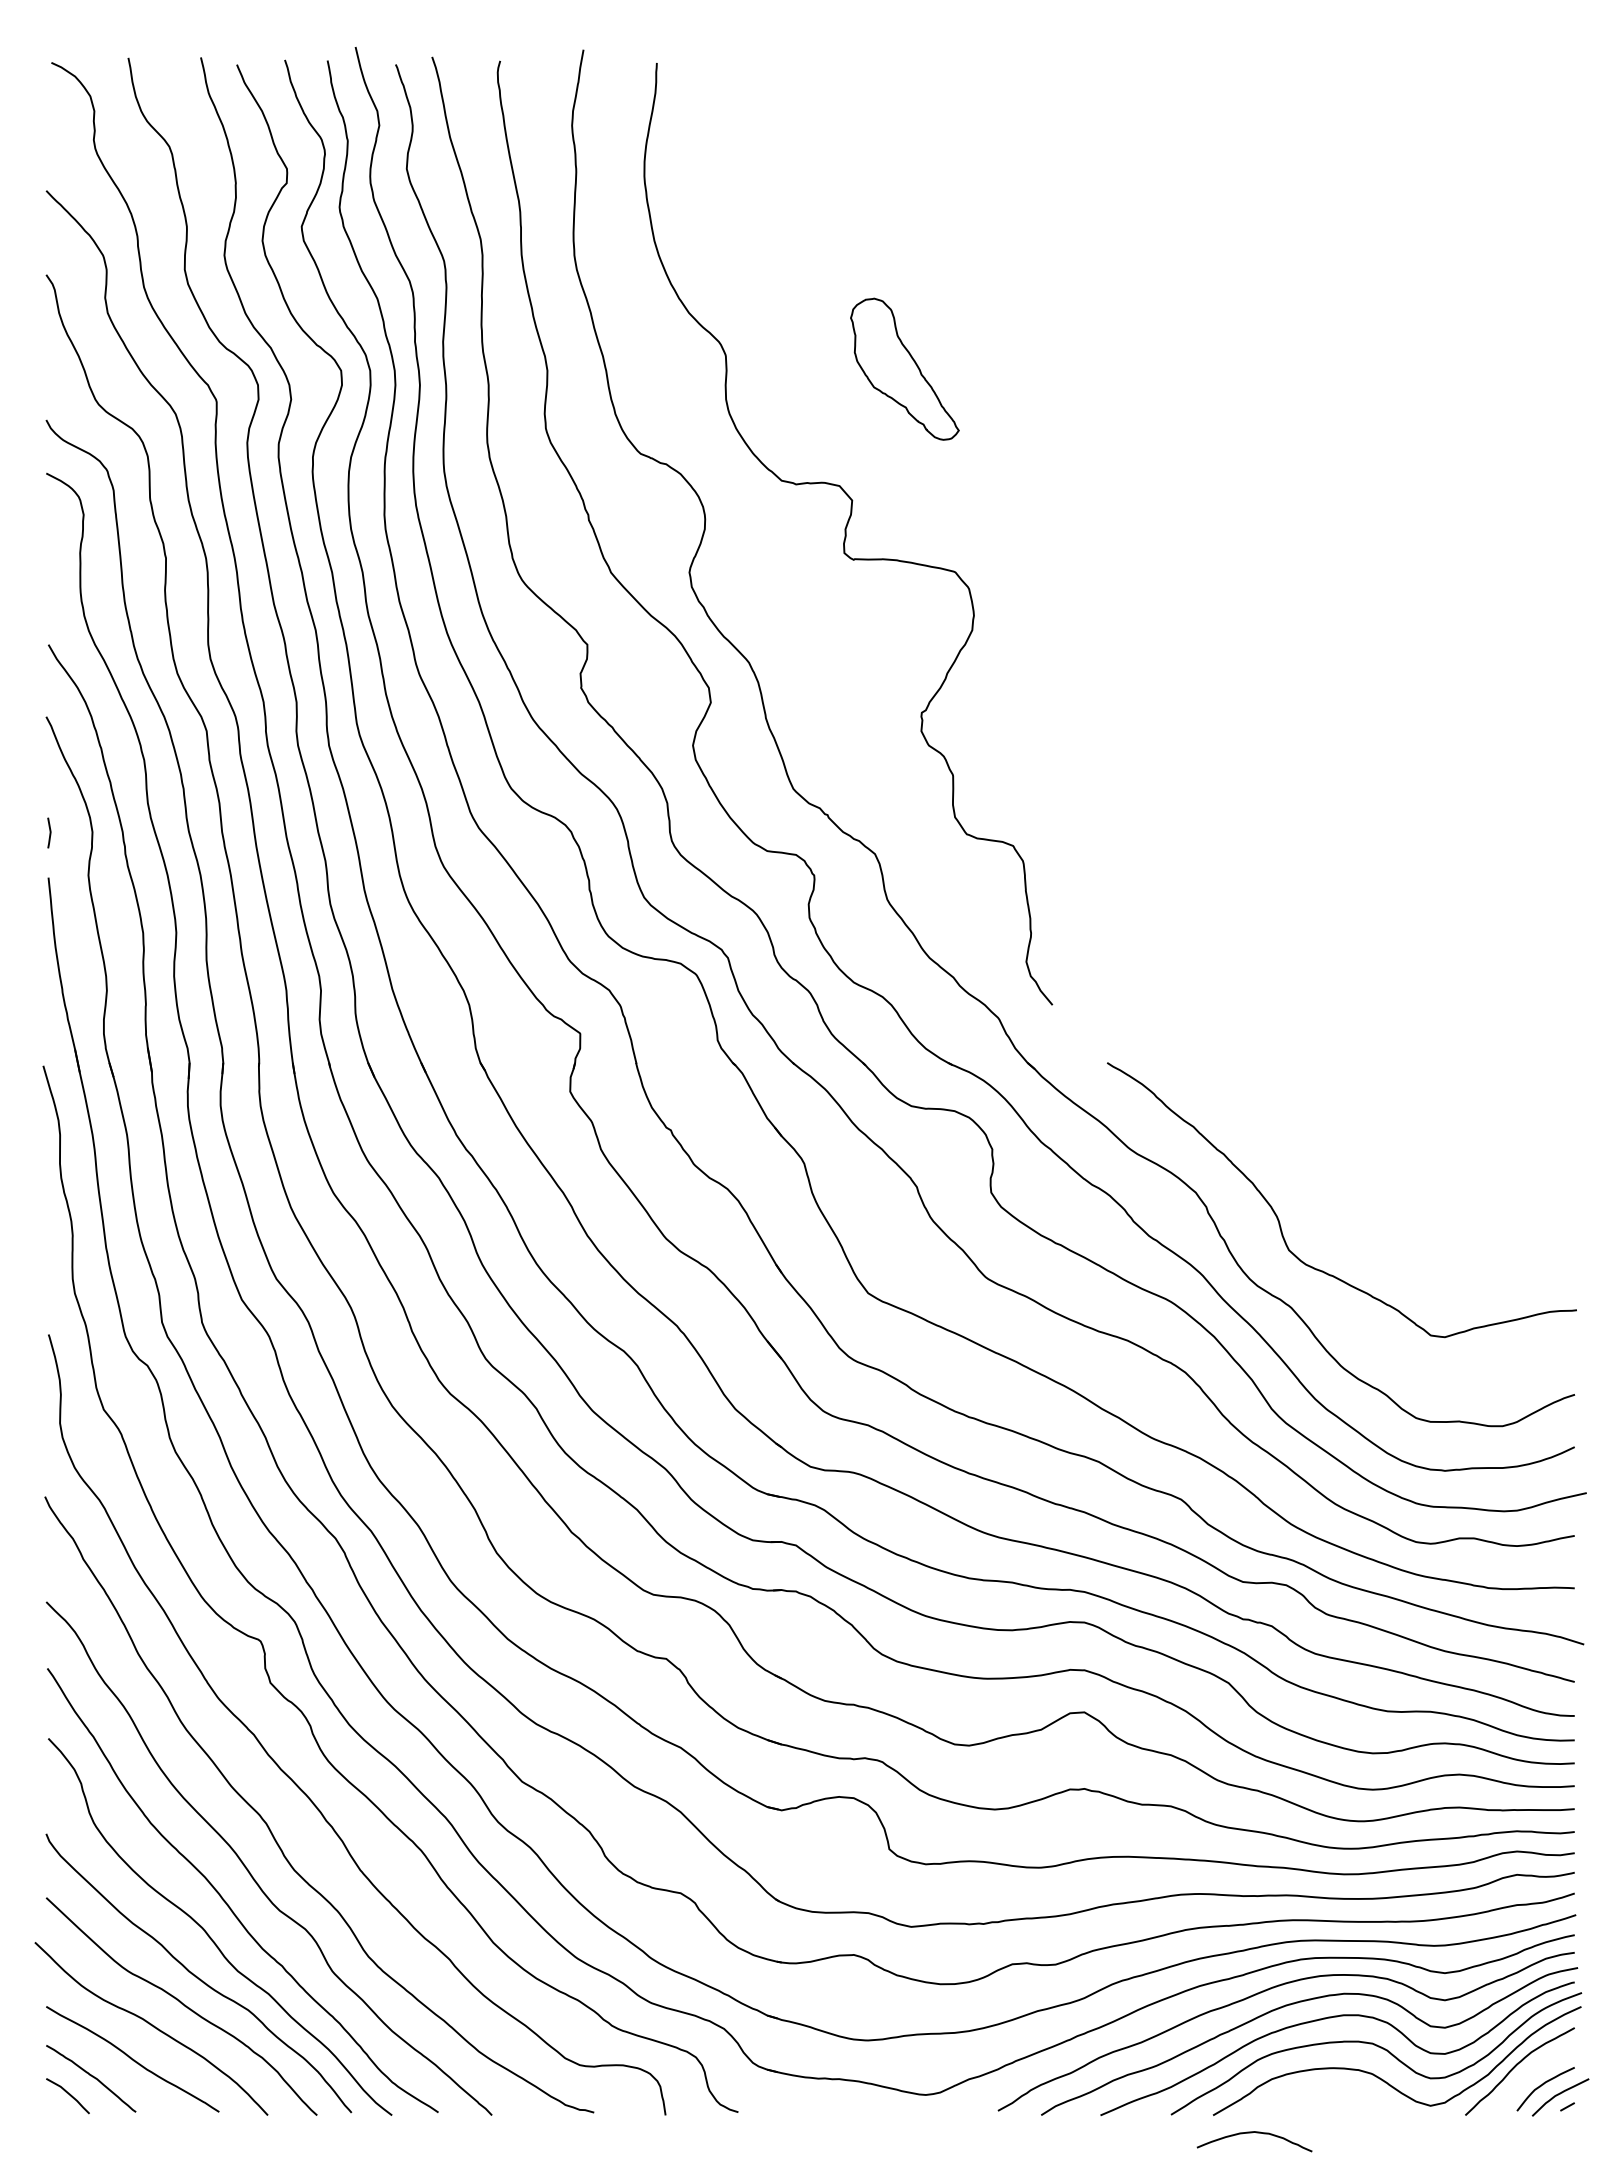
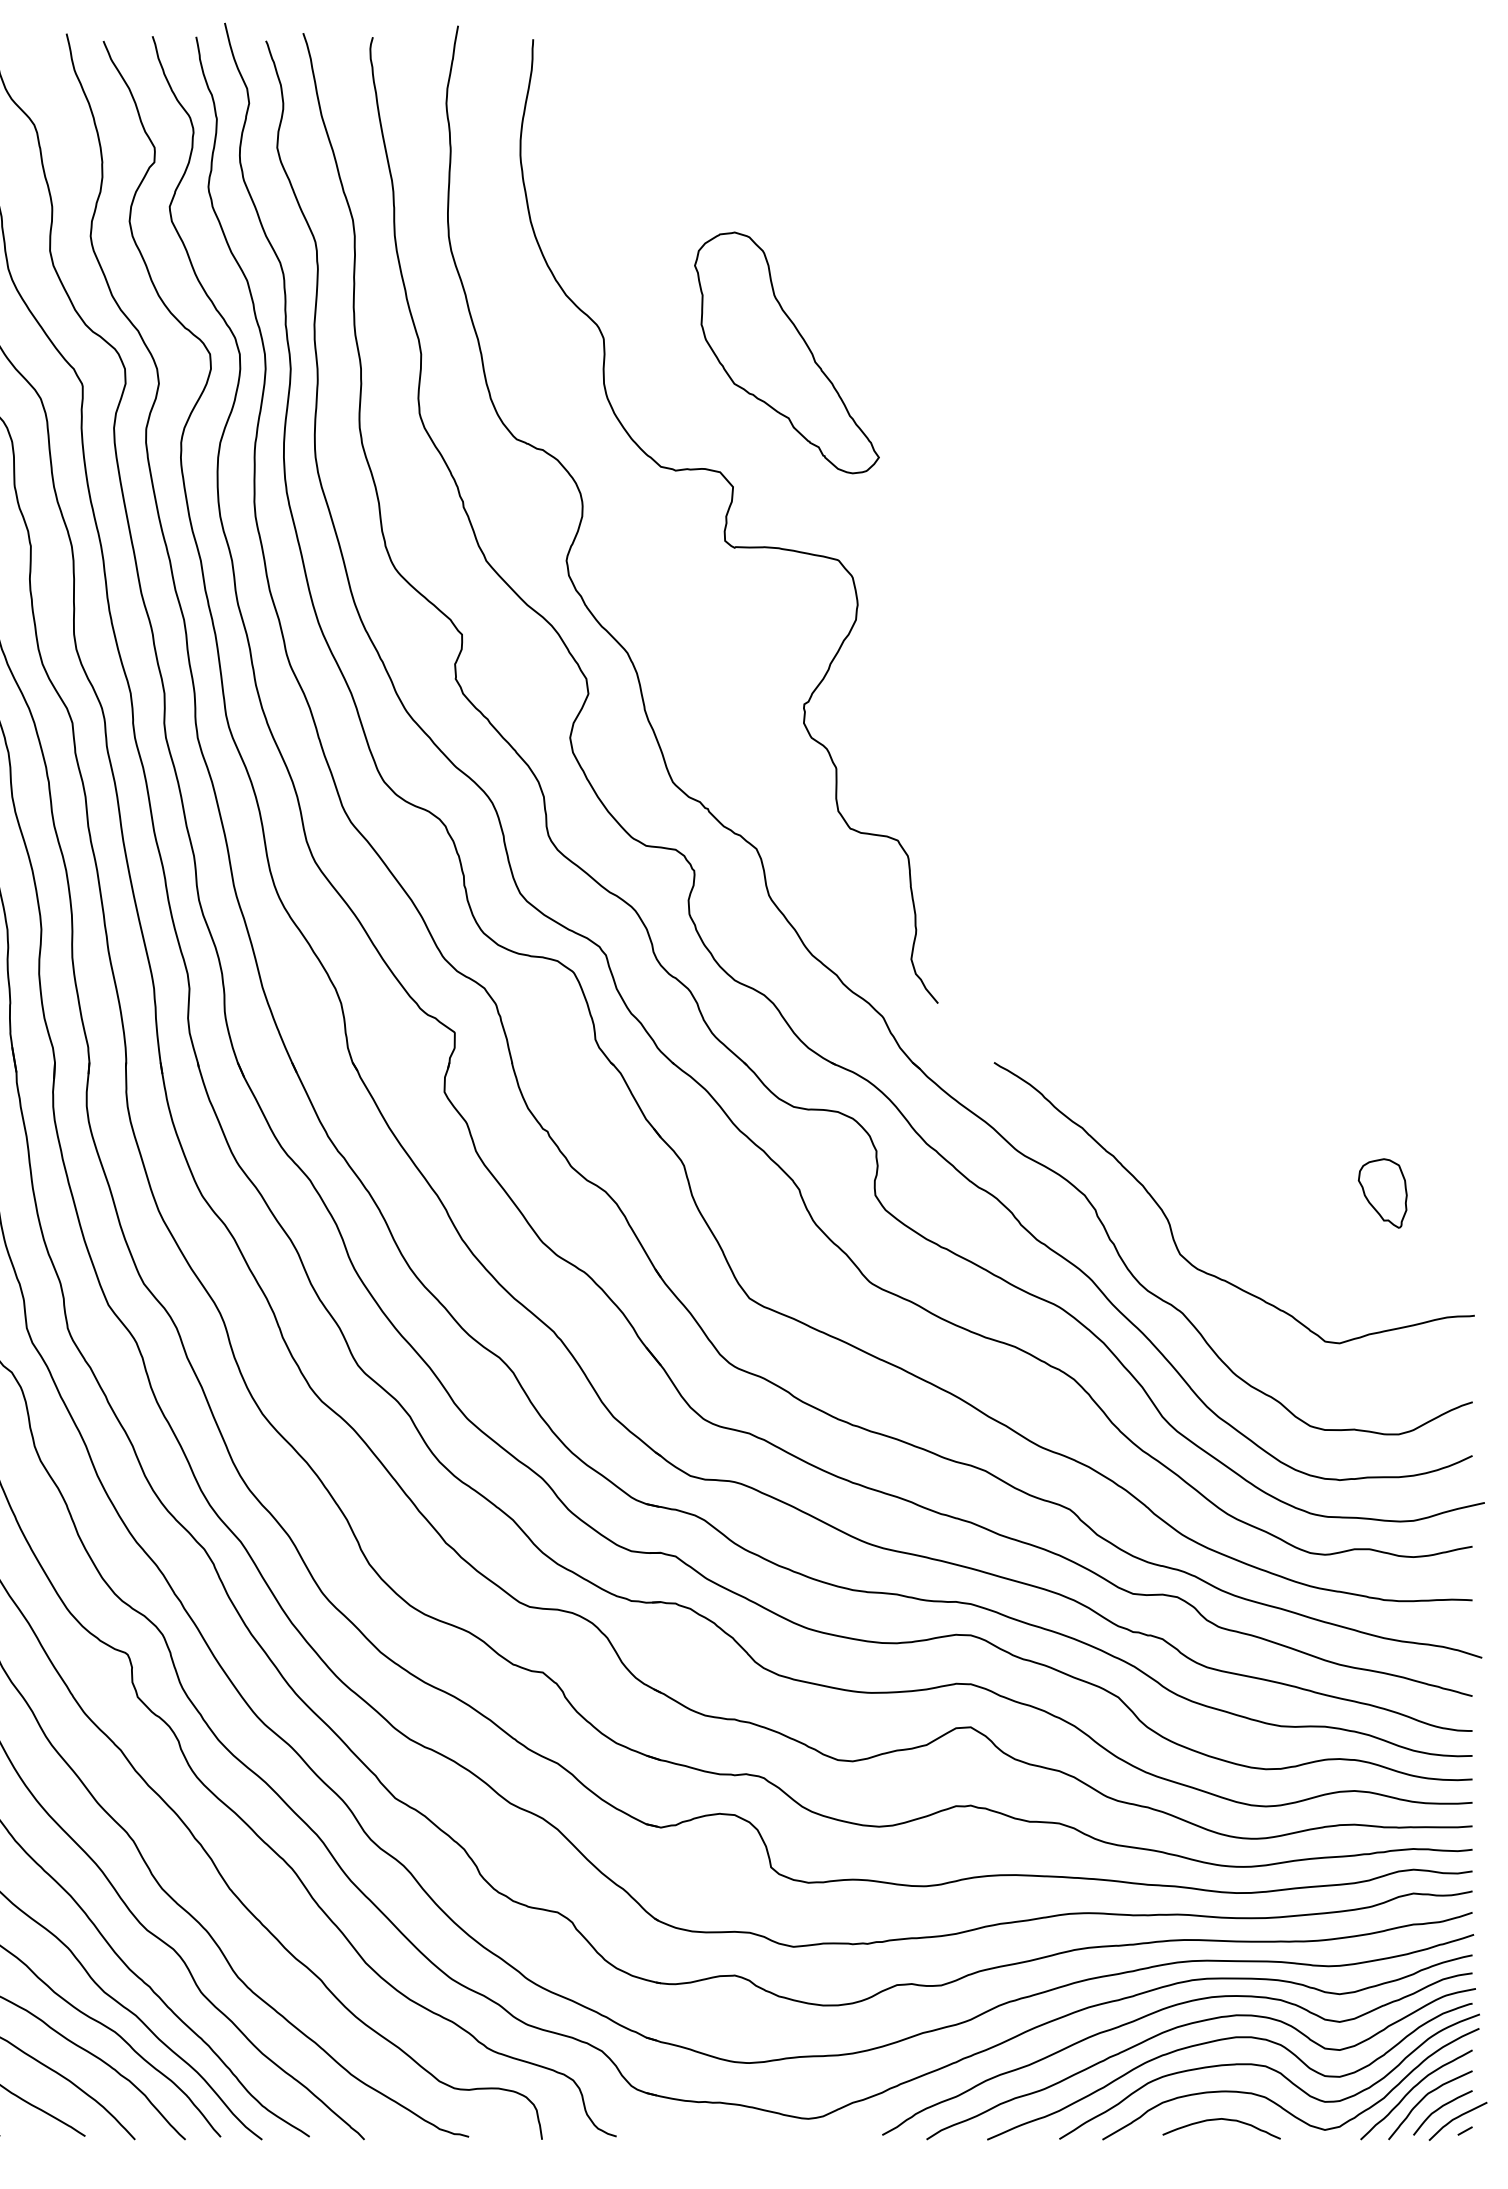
part: (904, 368) -> (786, 351), size x1.67
part: (1486, 1190) -> (1382, 1193), added
curve: (1527, 2075) -> (1424, 2098), added
curve: (1252, 2133) -> (1219, 2120), moved

